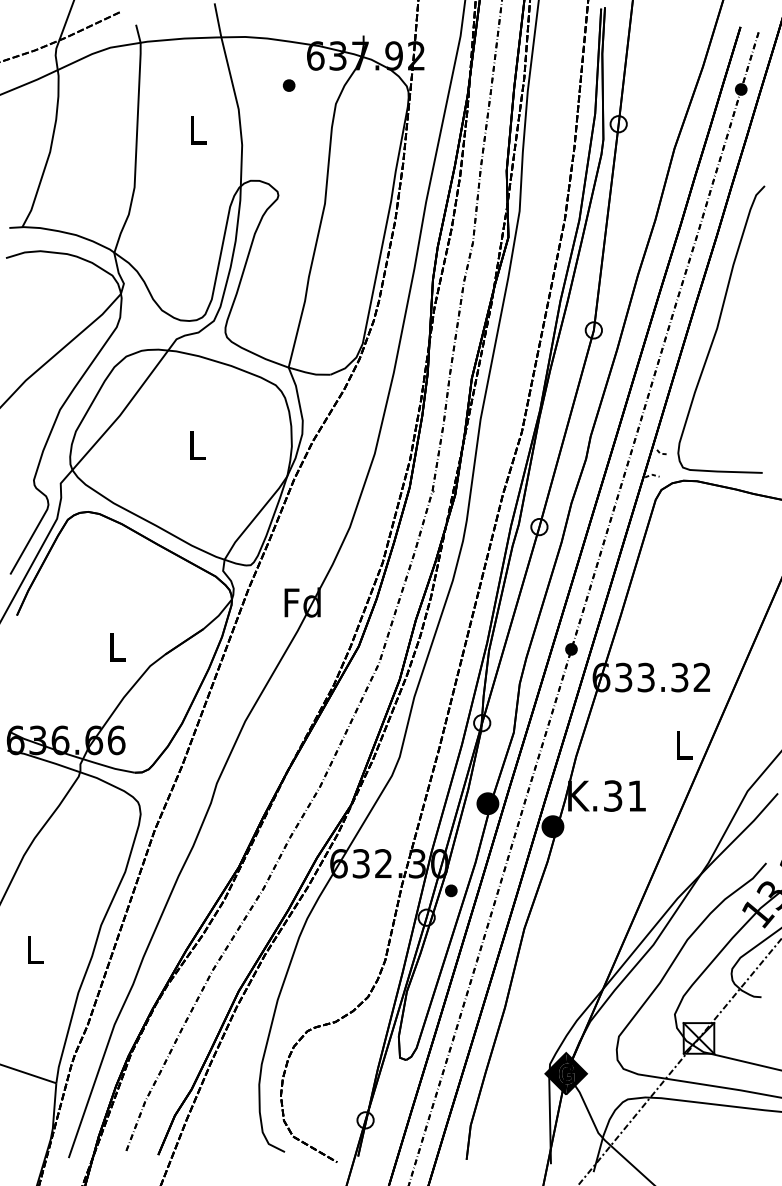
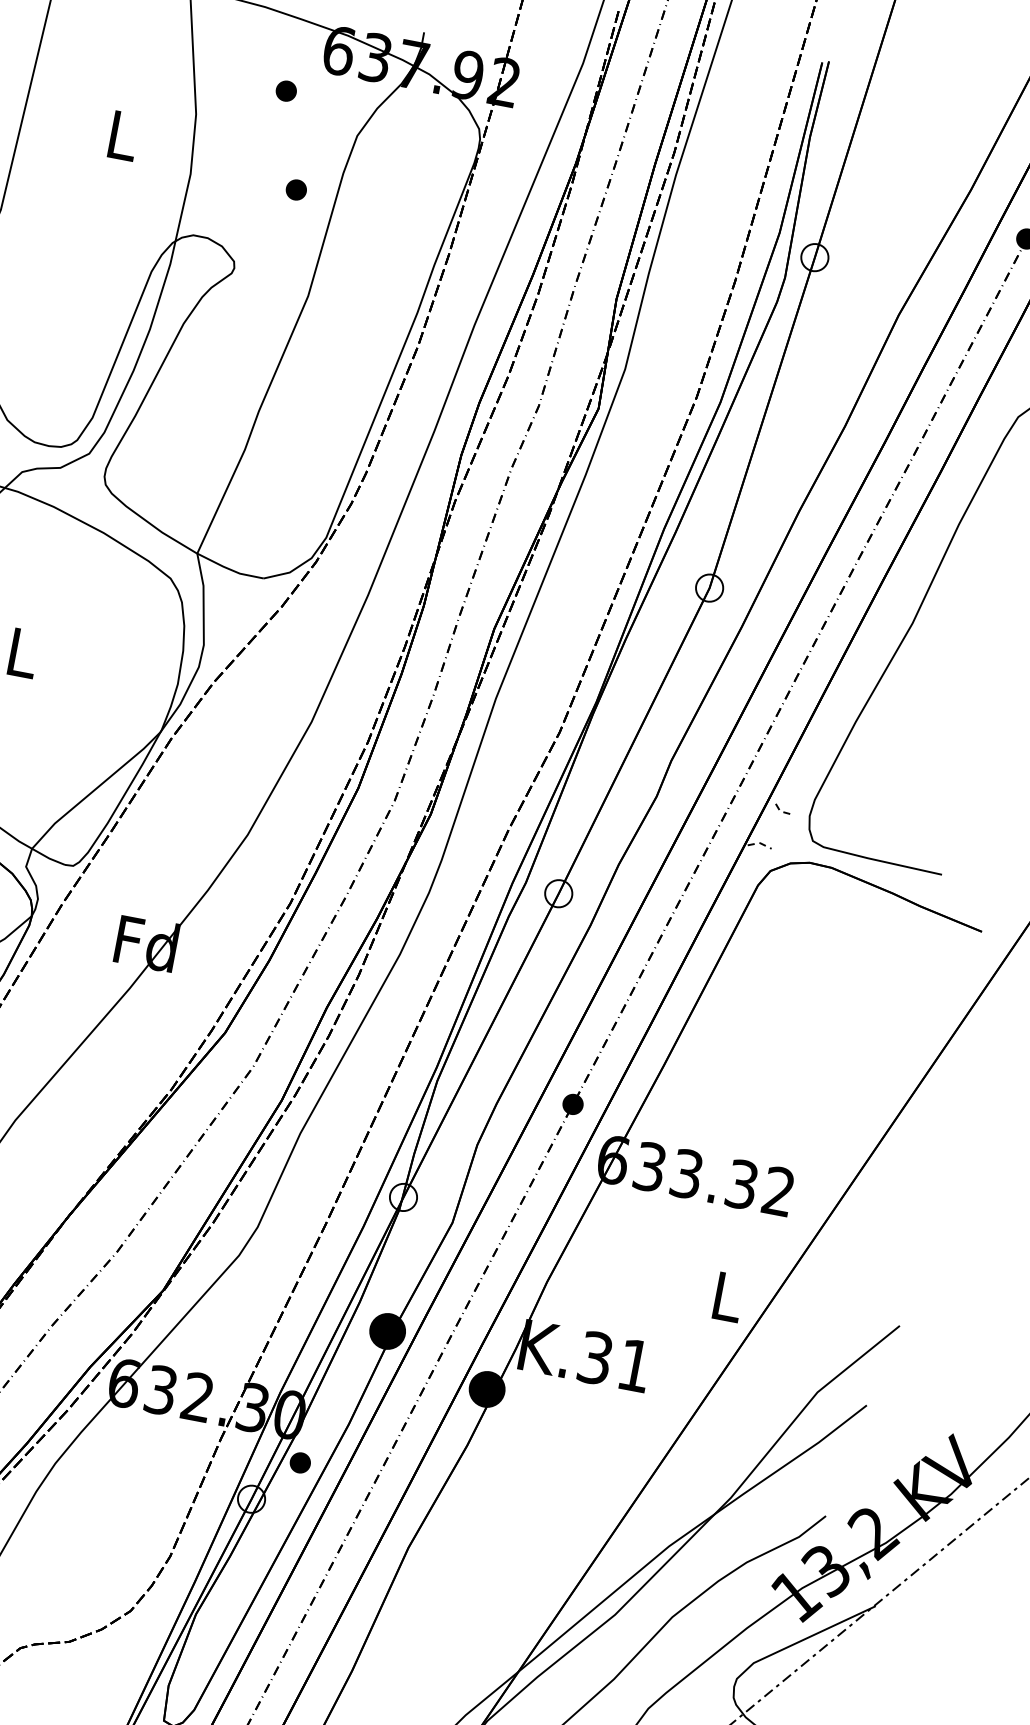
part: (305, 142) -> (295, 189), added

